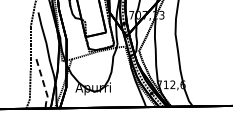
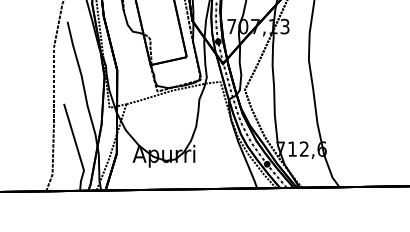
line: (44, 85) -> (78, 150), dashed -> solid

